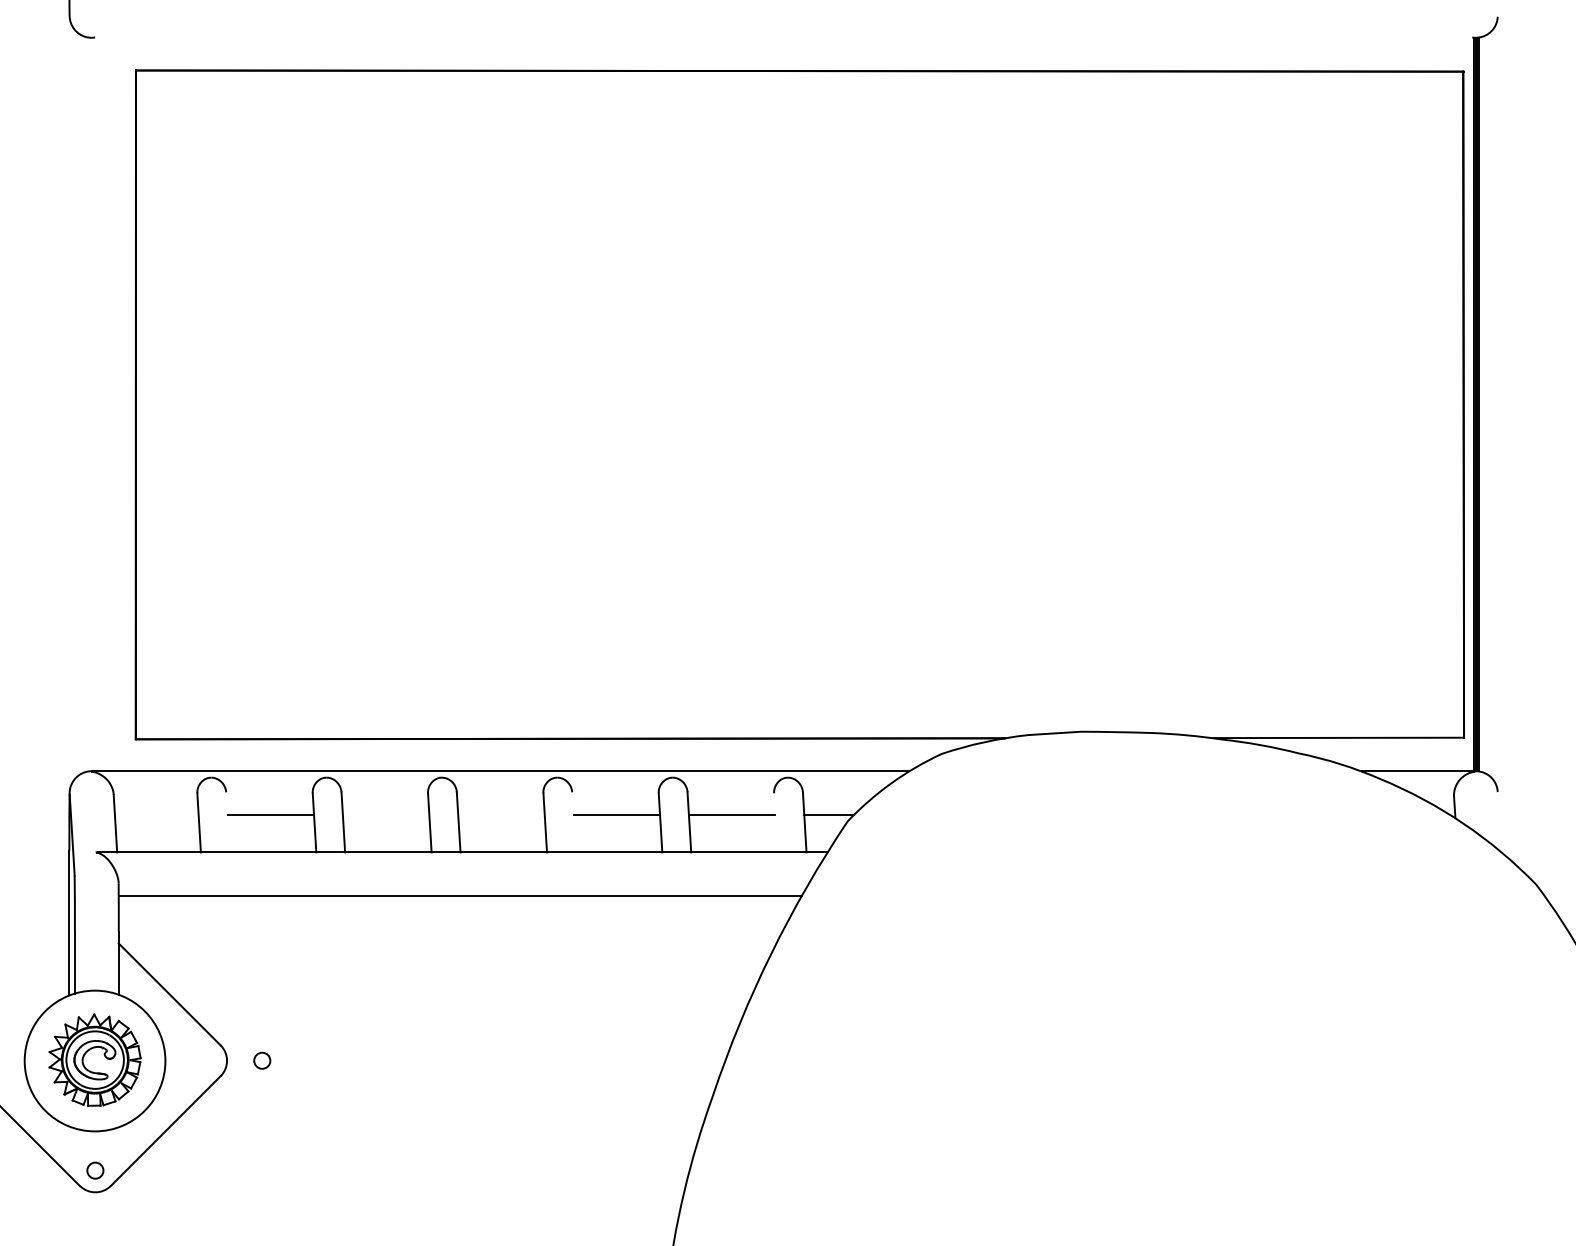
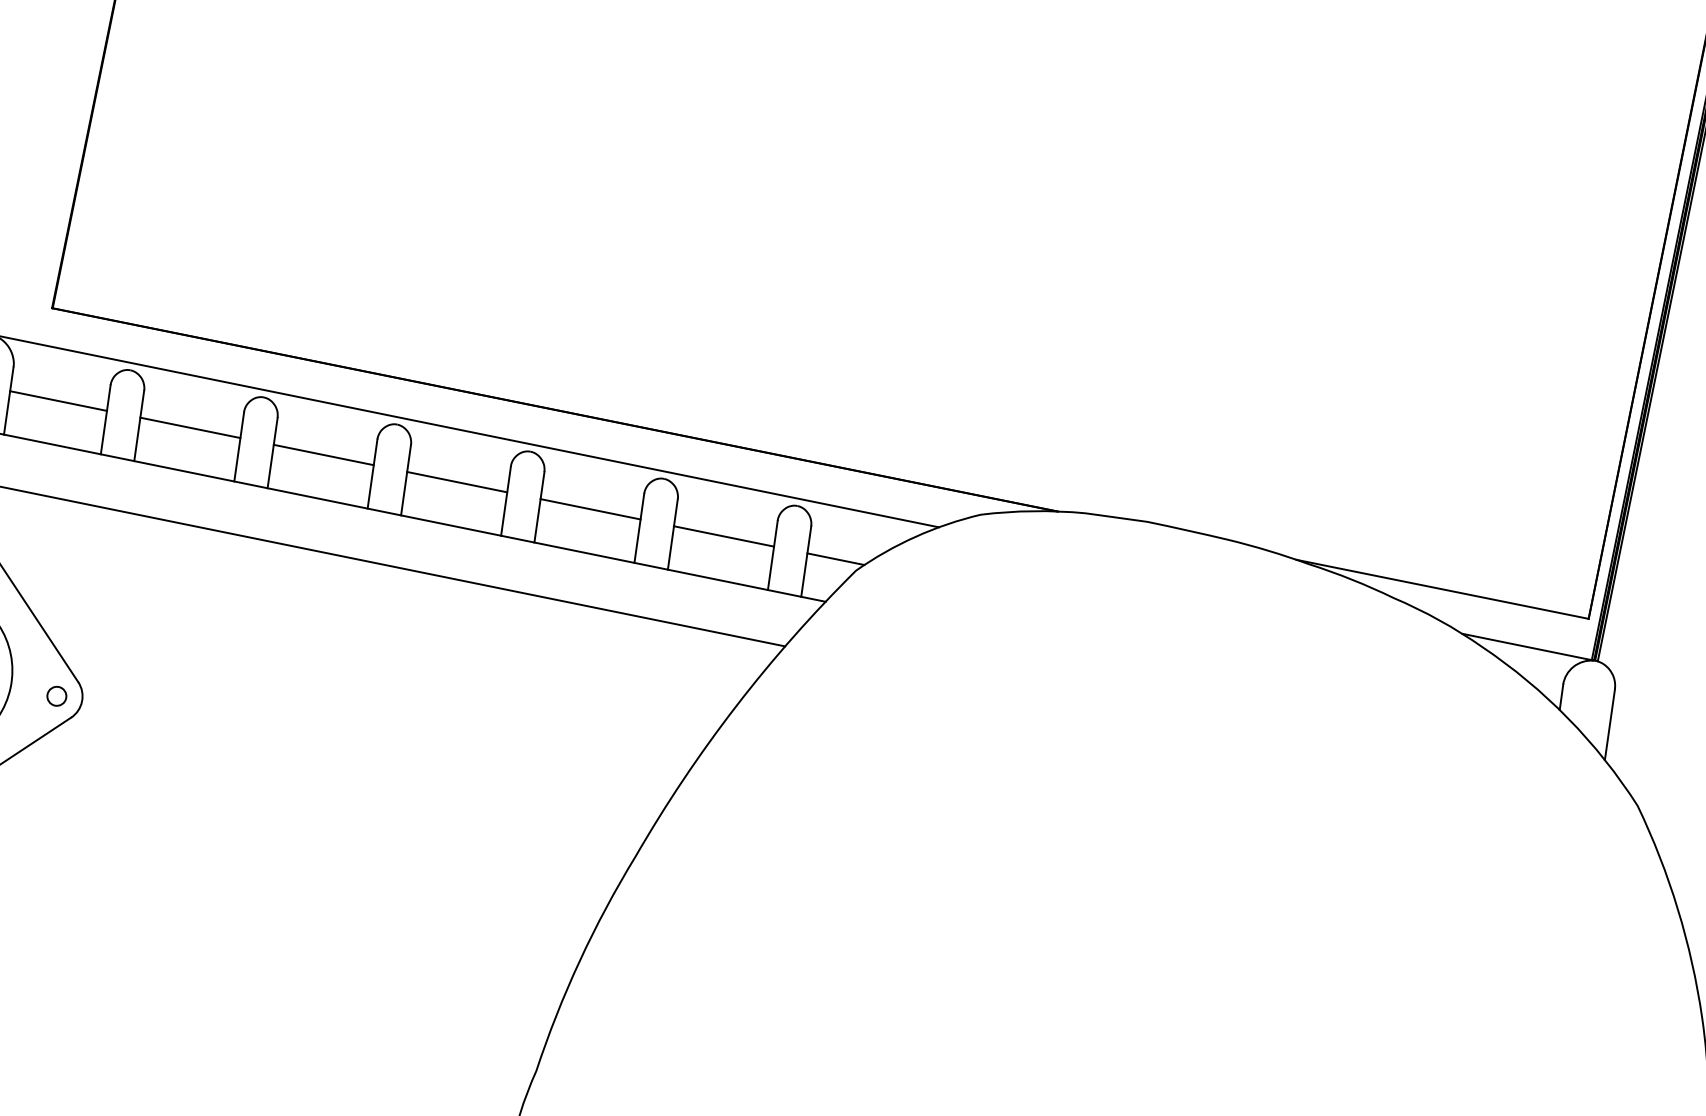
line: (156, 815) -> (58, 401), added
line: (385, 815) -> (323, 455), added
line: (501, 815) -> (457, 482), added
line: (227, 822) -> (138, 425), added
line: (573, 822) -> (538, 507), added
line: (775, 822) -> (772, 554), added
line: (1499, 822) -> (1609, 725), added
circle: (262, 1060) -> (57, 696), moved

